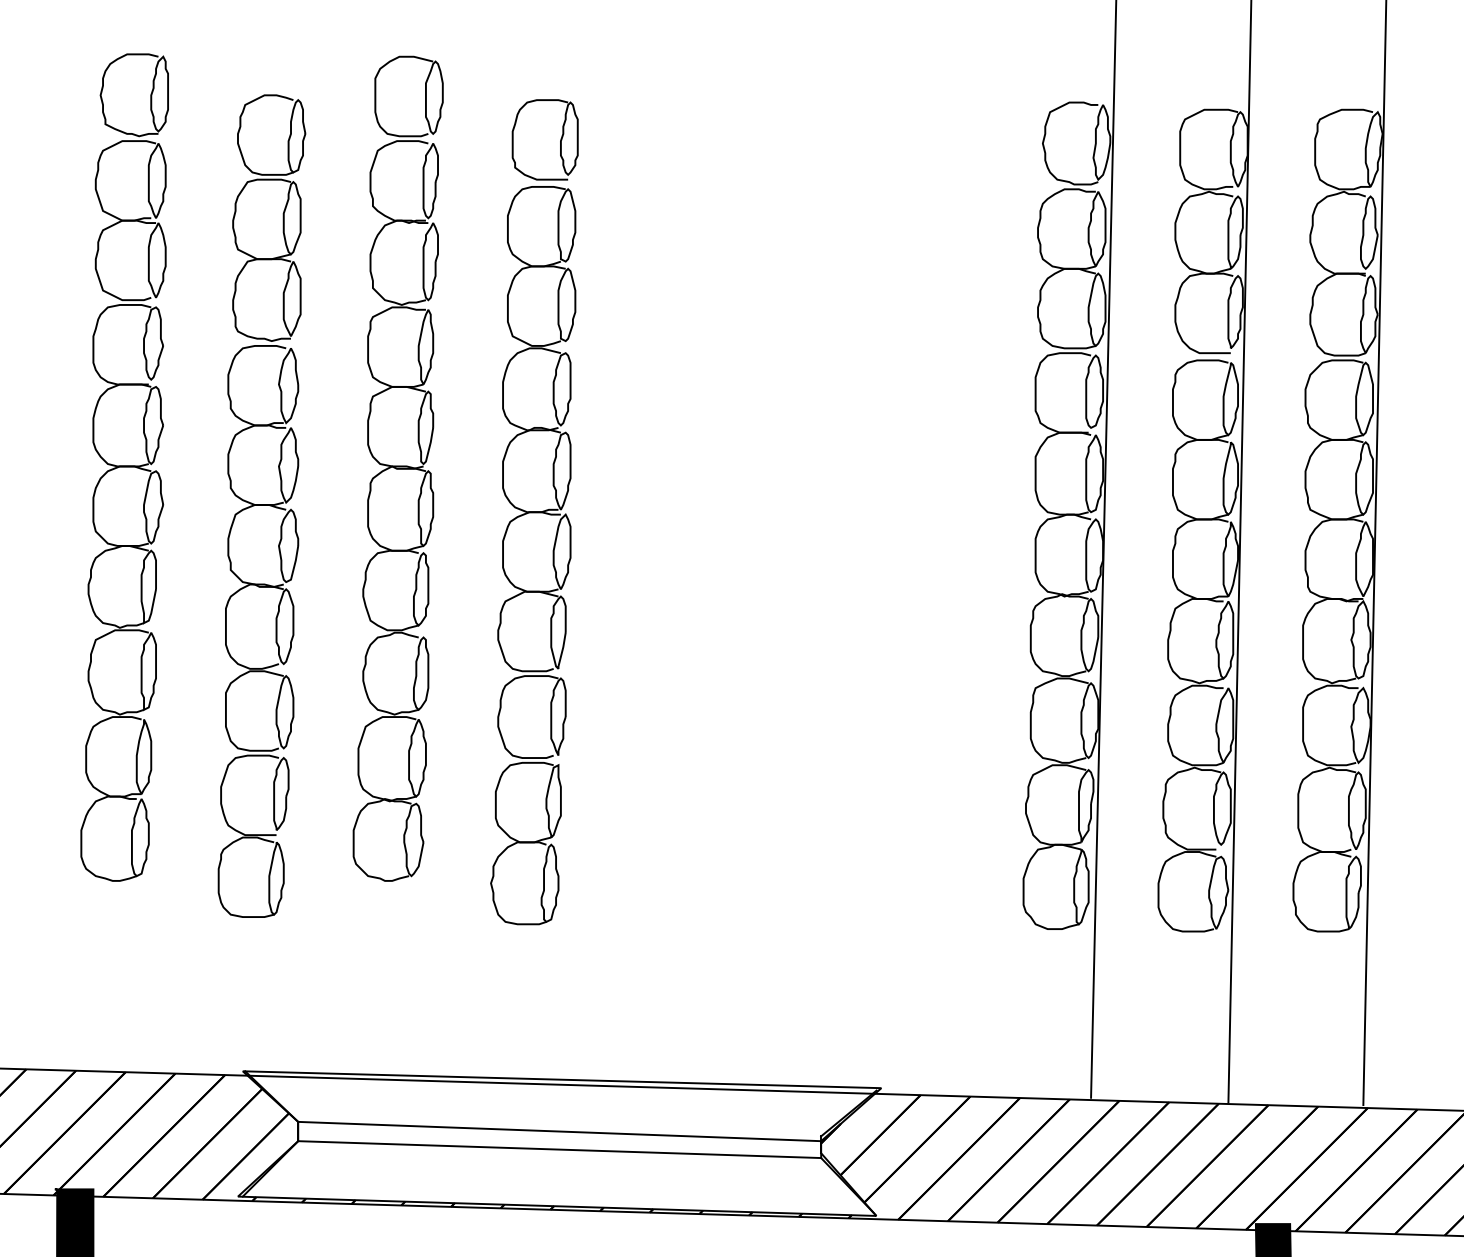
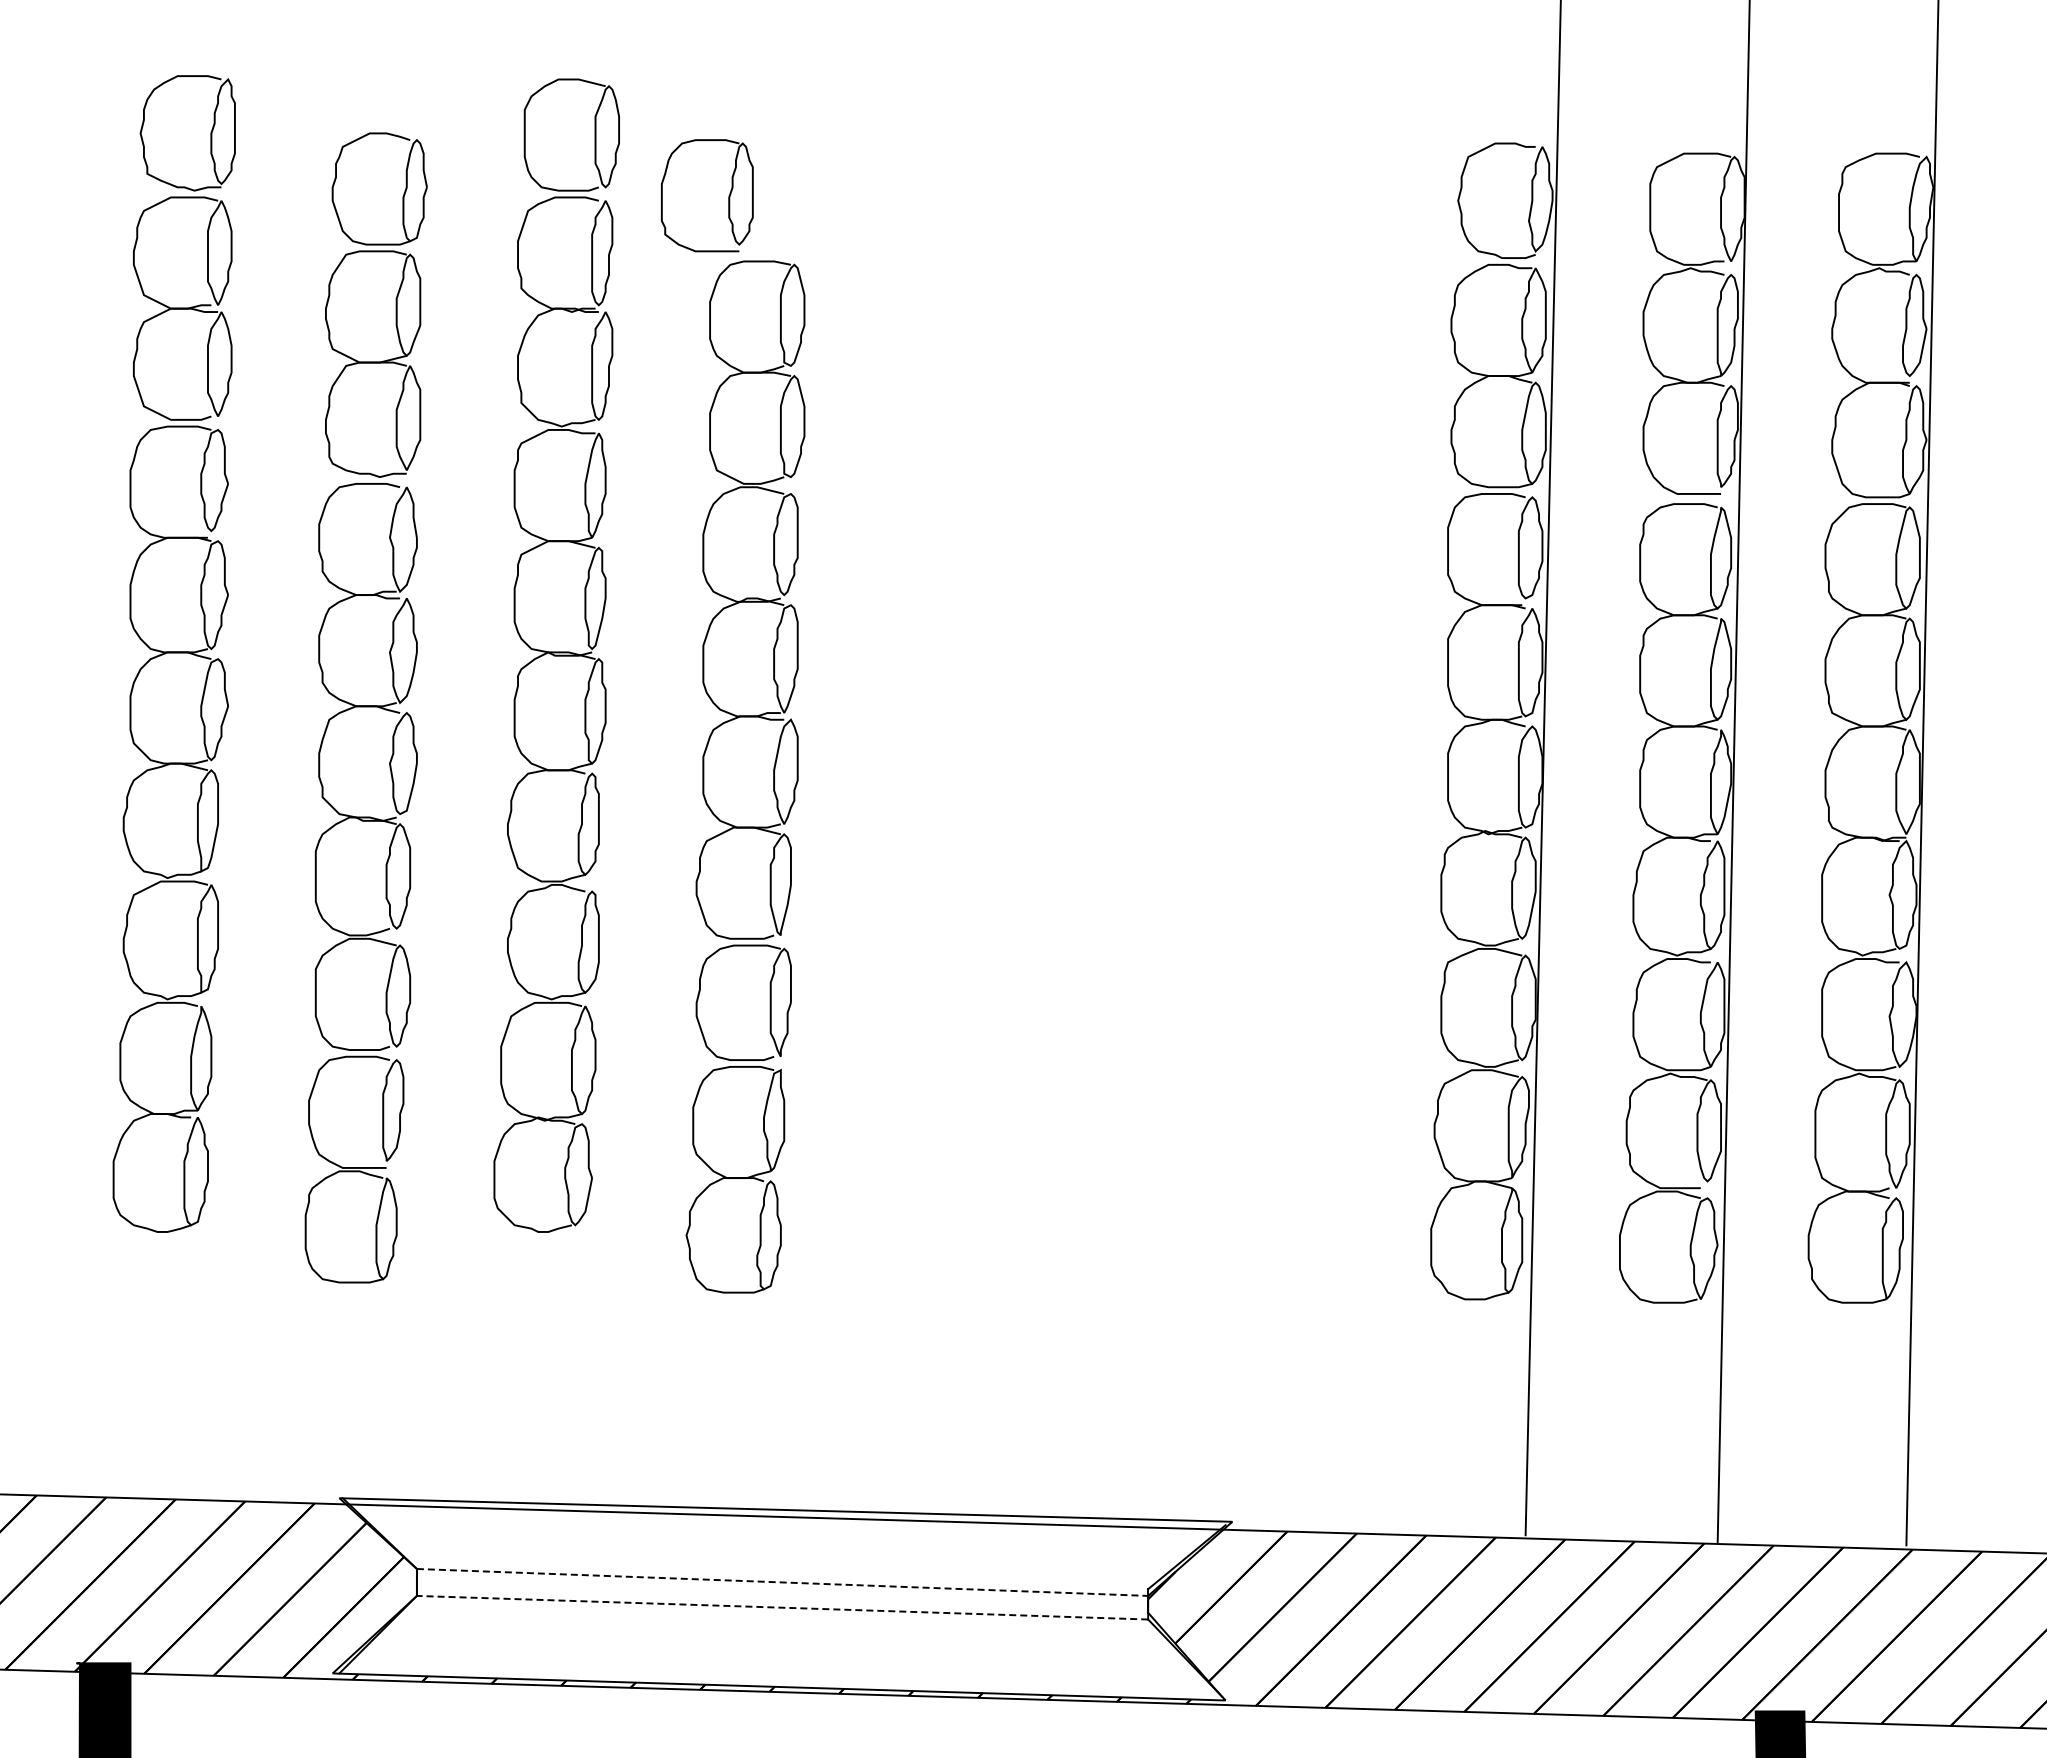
part: (560, 139) -> (728, 195), moved
line: (559, 1131) -> (782, 1582), solid -> dashed
line: (559, 1149) -> (782, 1607), solid -> dashed

